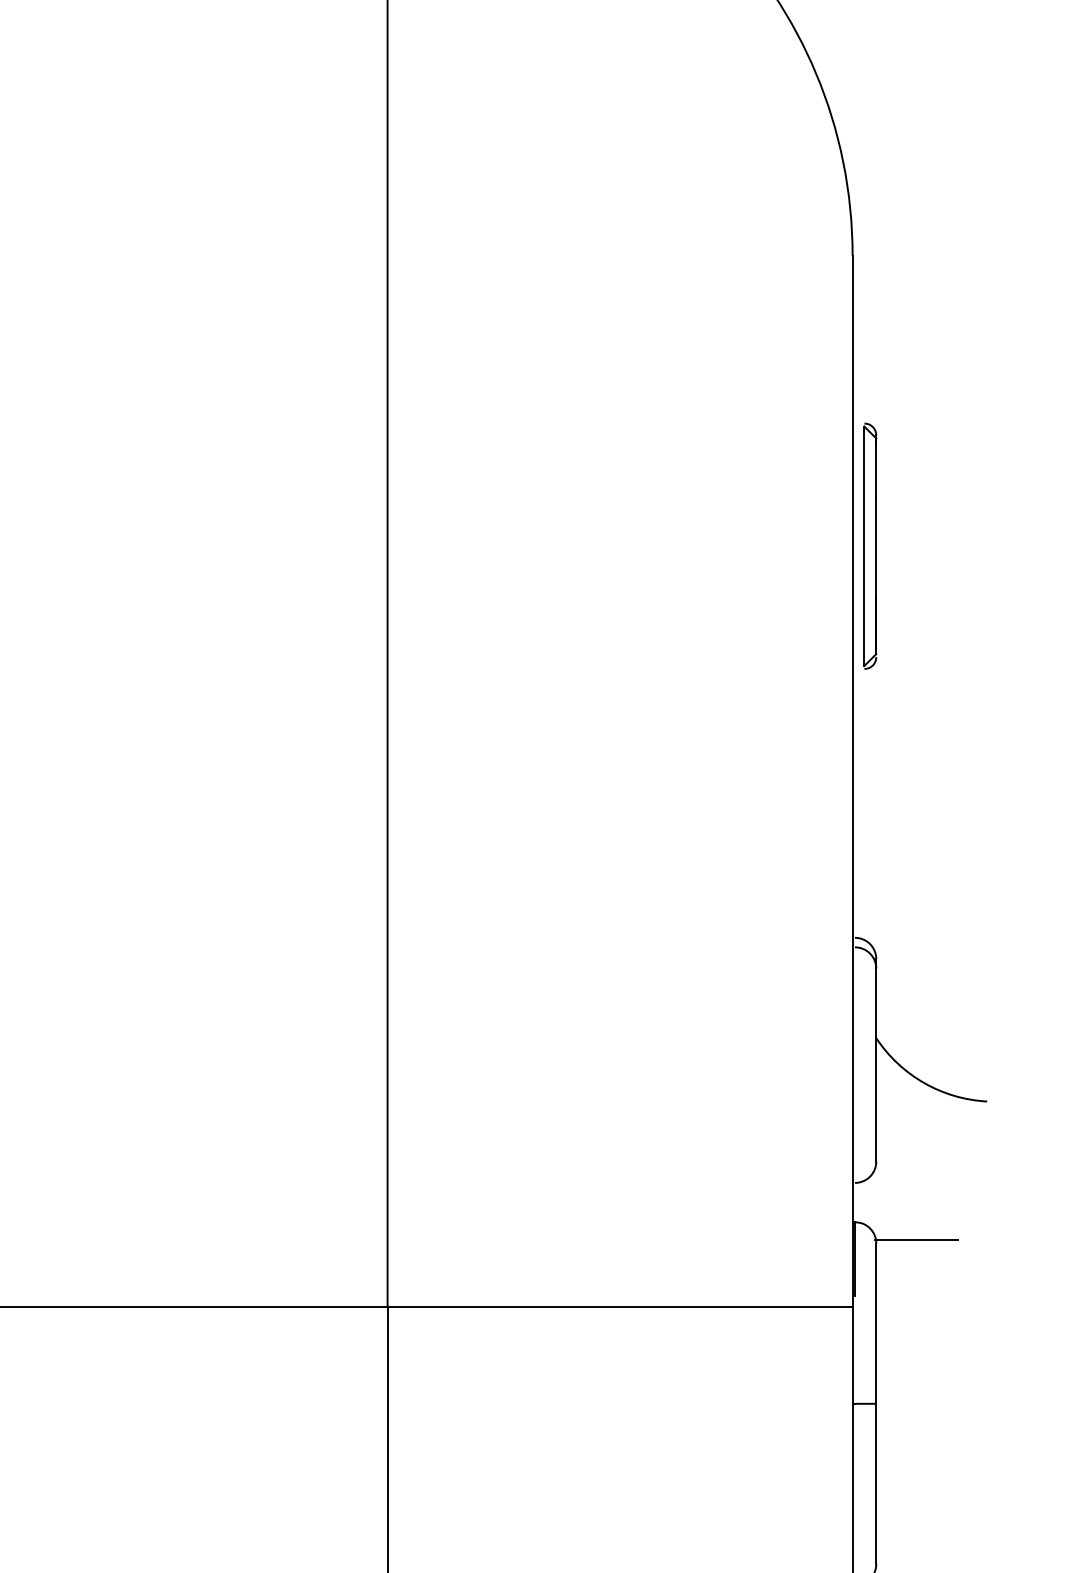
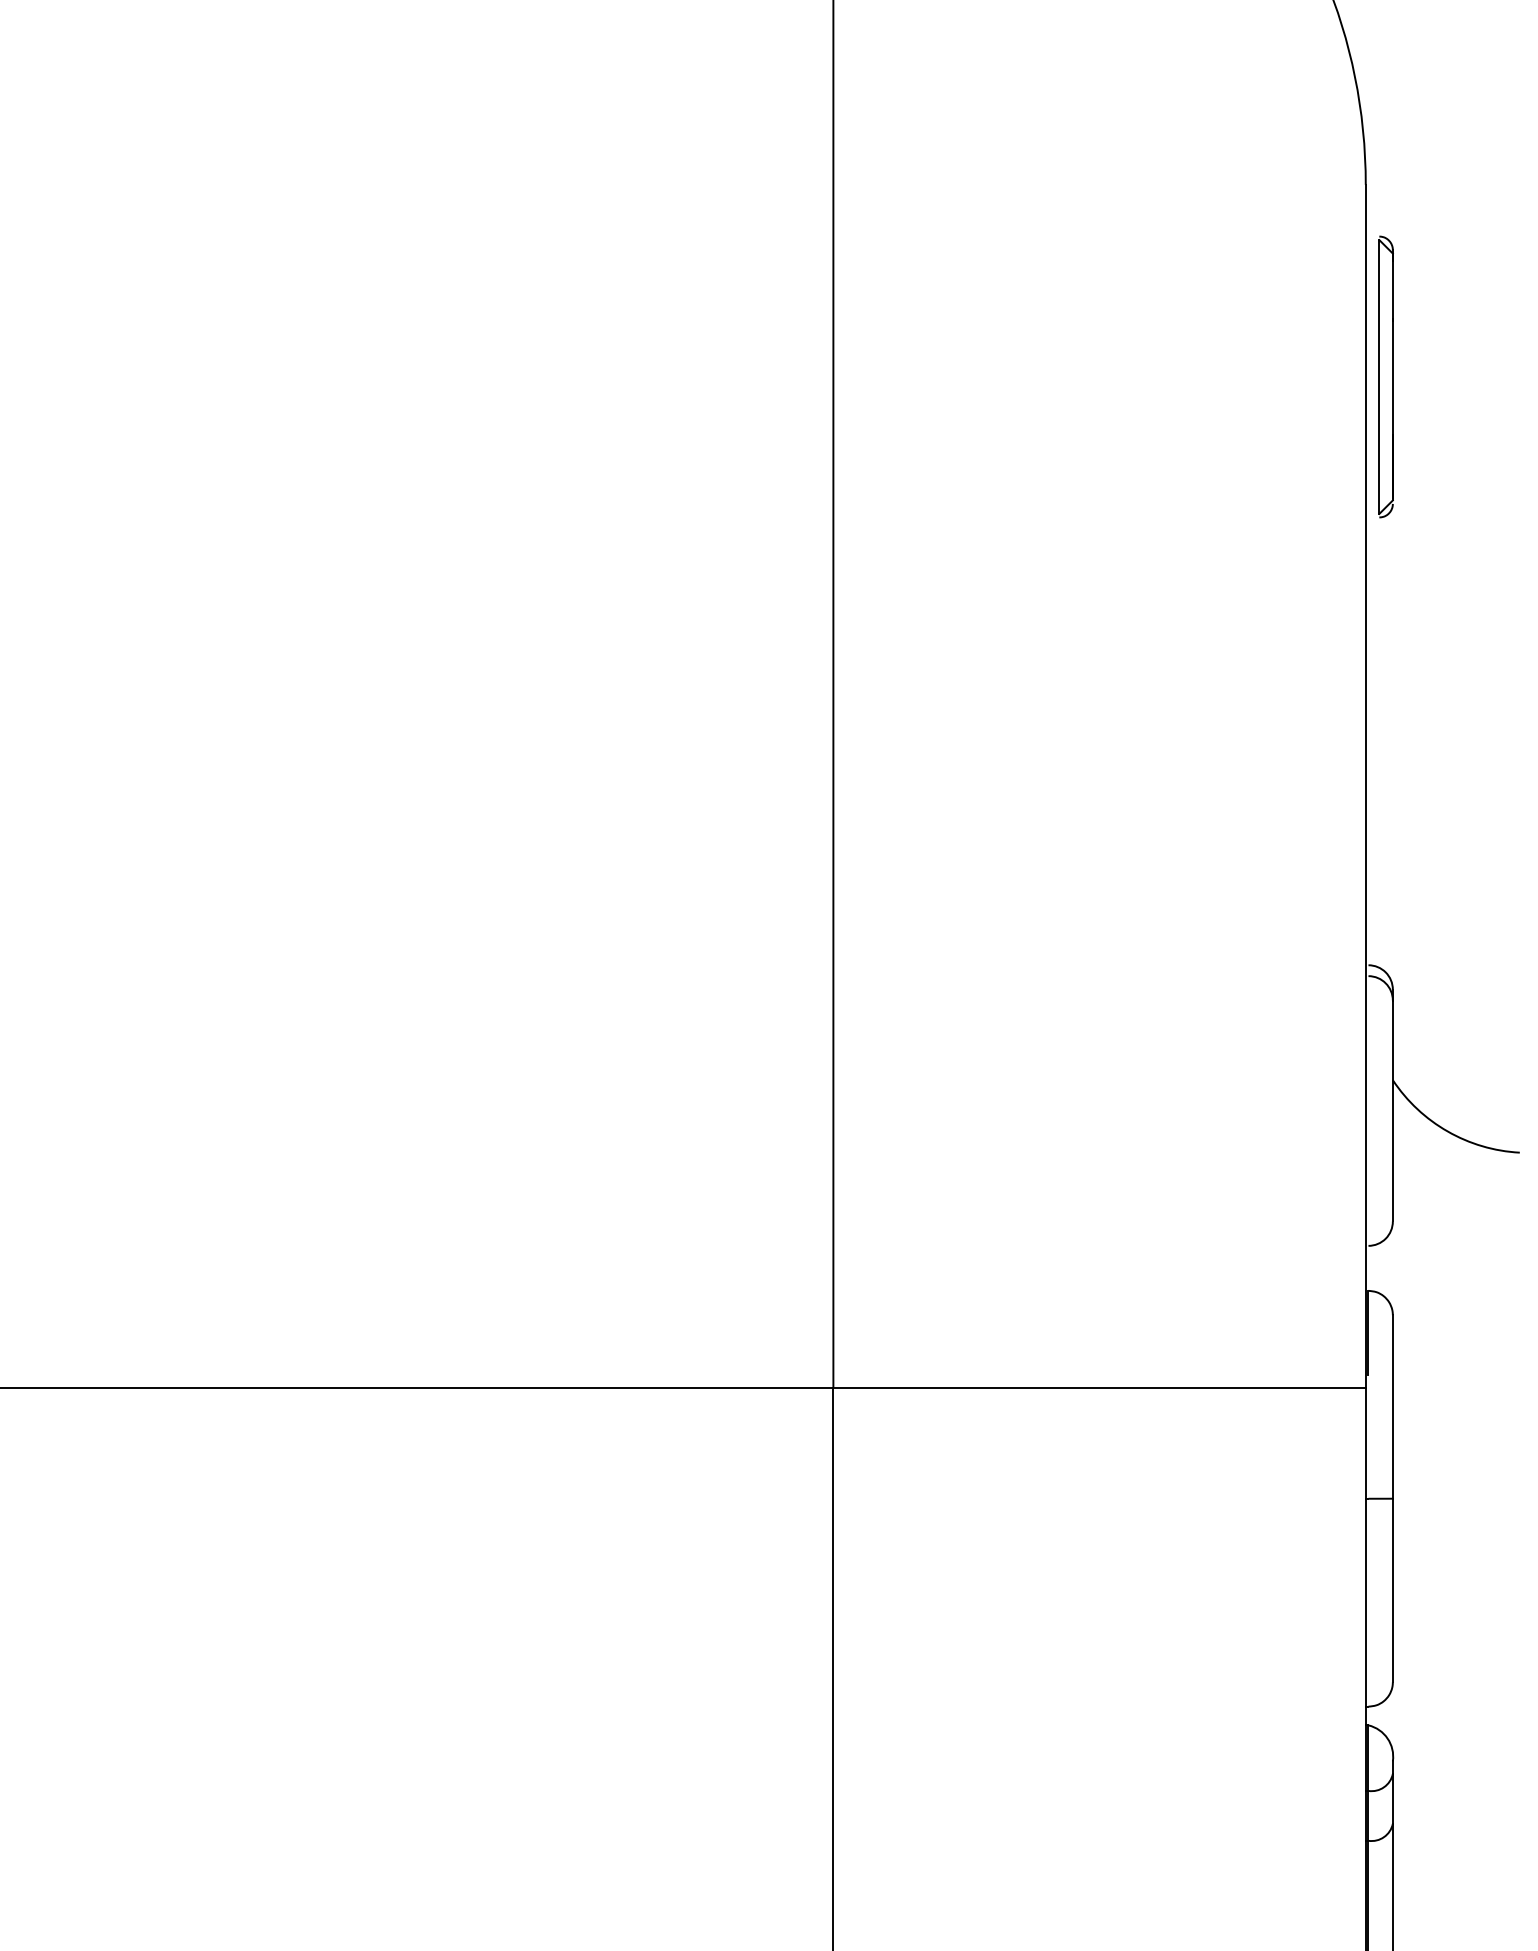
part: (869, 545) -> (1385, 376), moved
line: (916, 1240) -> (1438, 1311), removed

